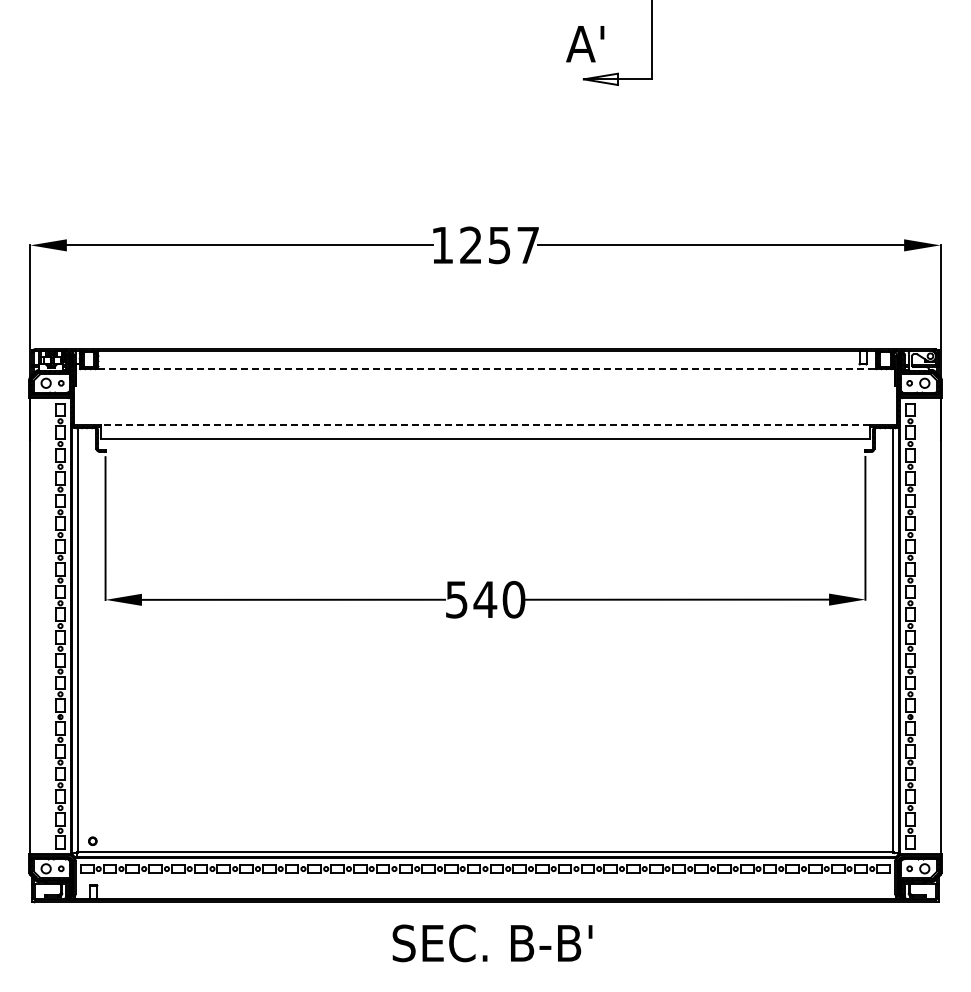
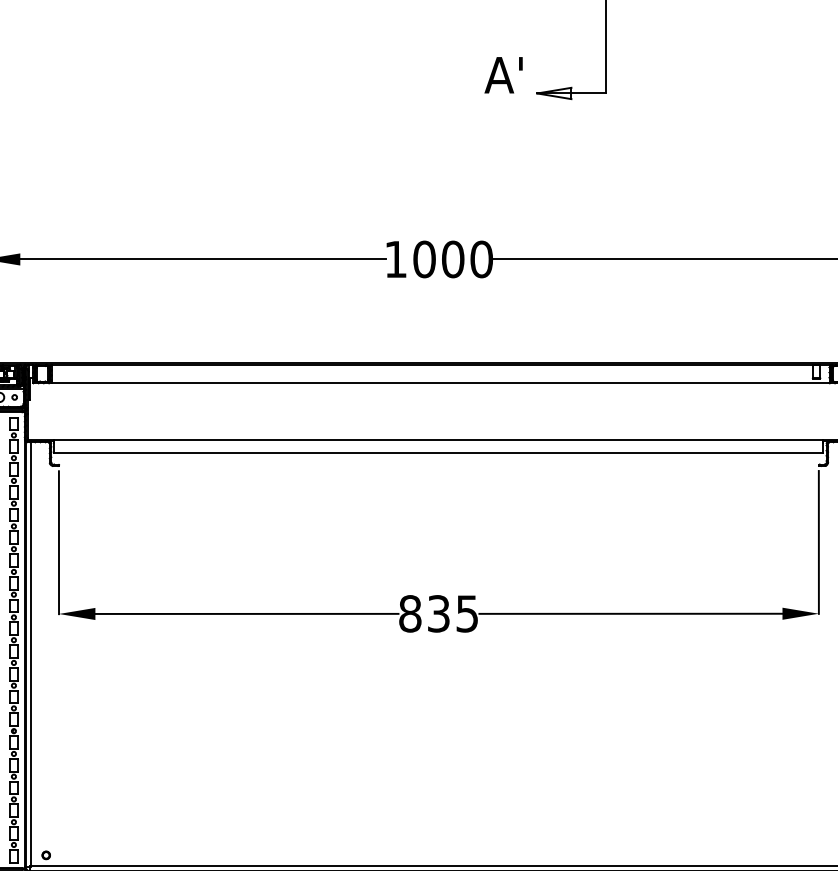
text: (585, 44) -> (503, 75), moved
text: (499, 245) -> (452, 259), 1257 -> 1000
line: (487, 368) -> (440, 382), dashed -> solid
line: (484, 425) -> (437, 439), dashed -> solid
text: (485, 599) -> (438, 613), 540 -> 835

